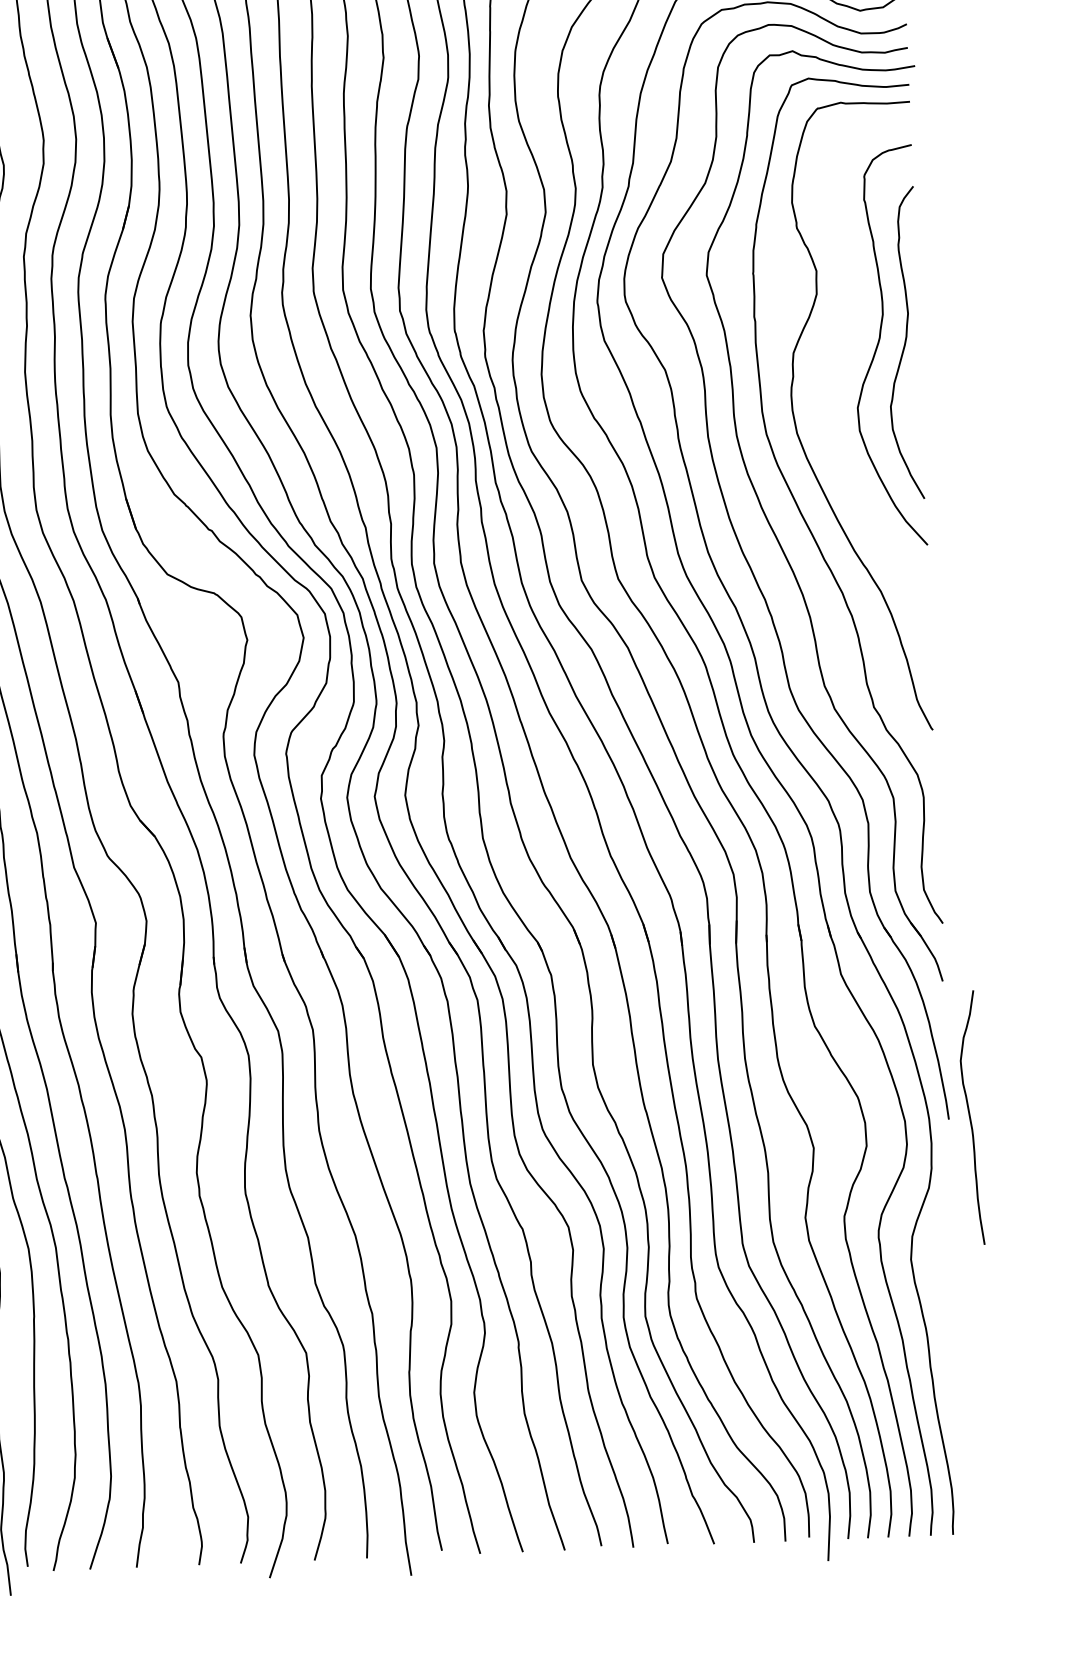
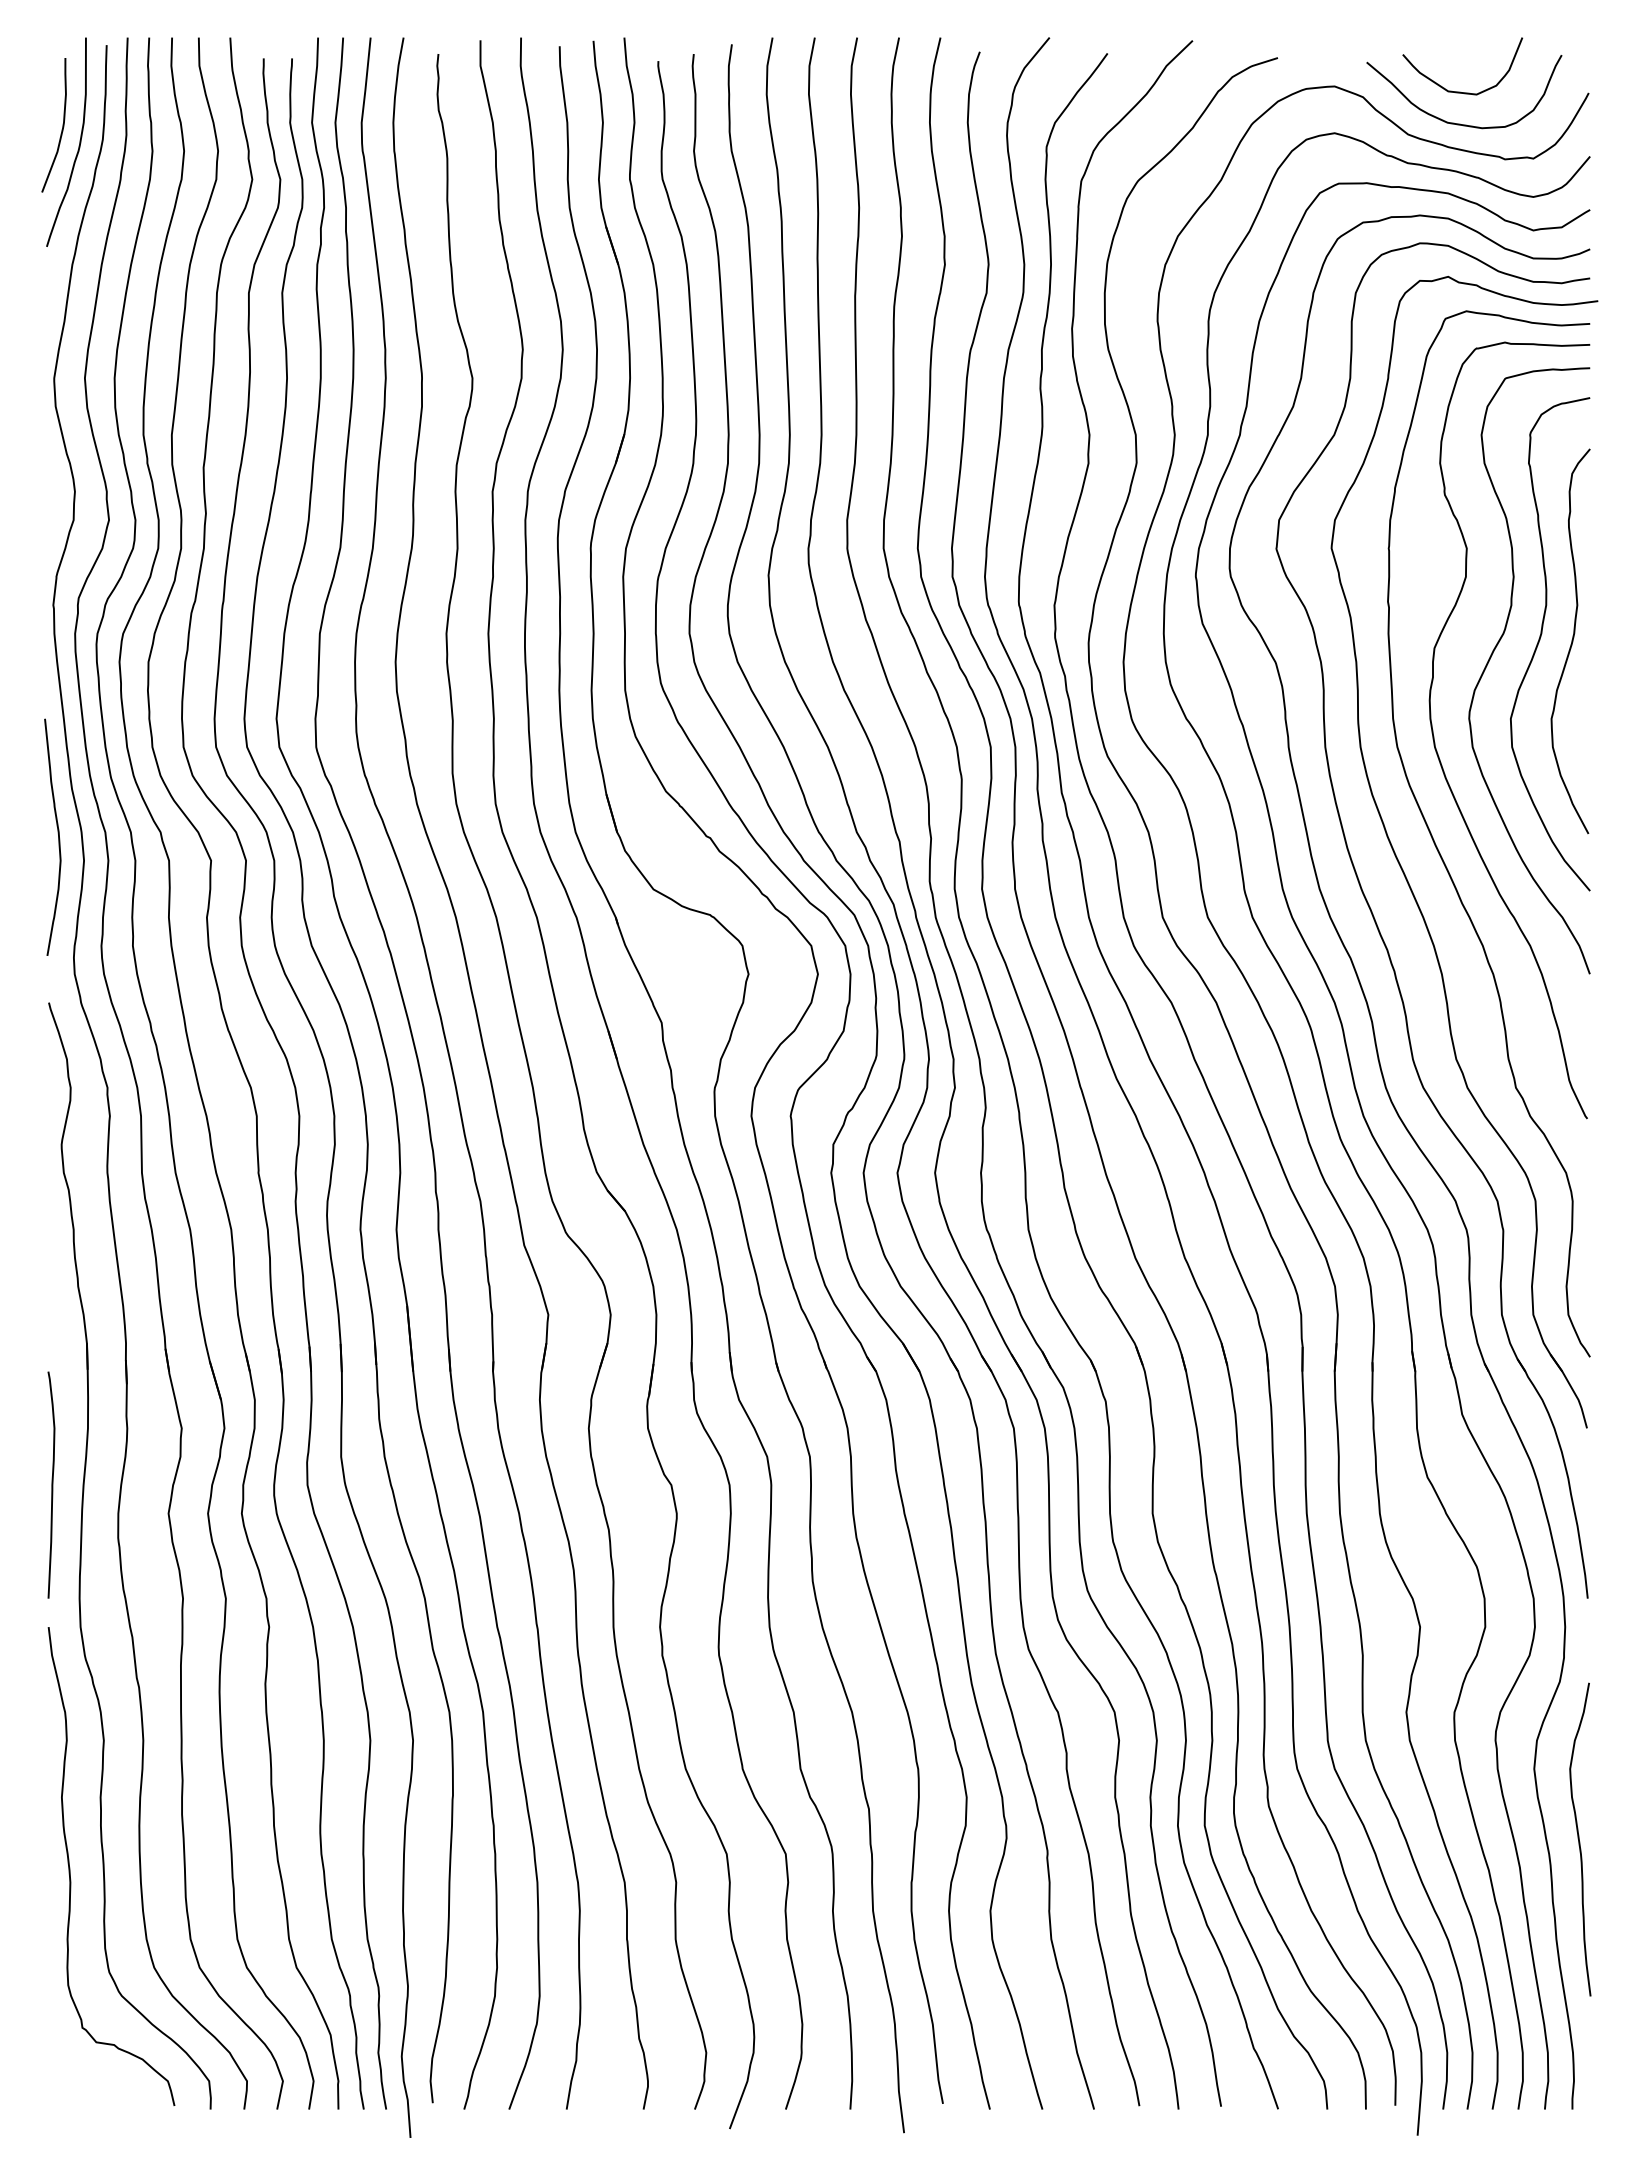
curve: (841, 355) -> (1493, 653), added
curve: (970, 1117) -> (1579, 1839), moved

